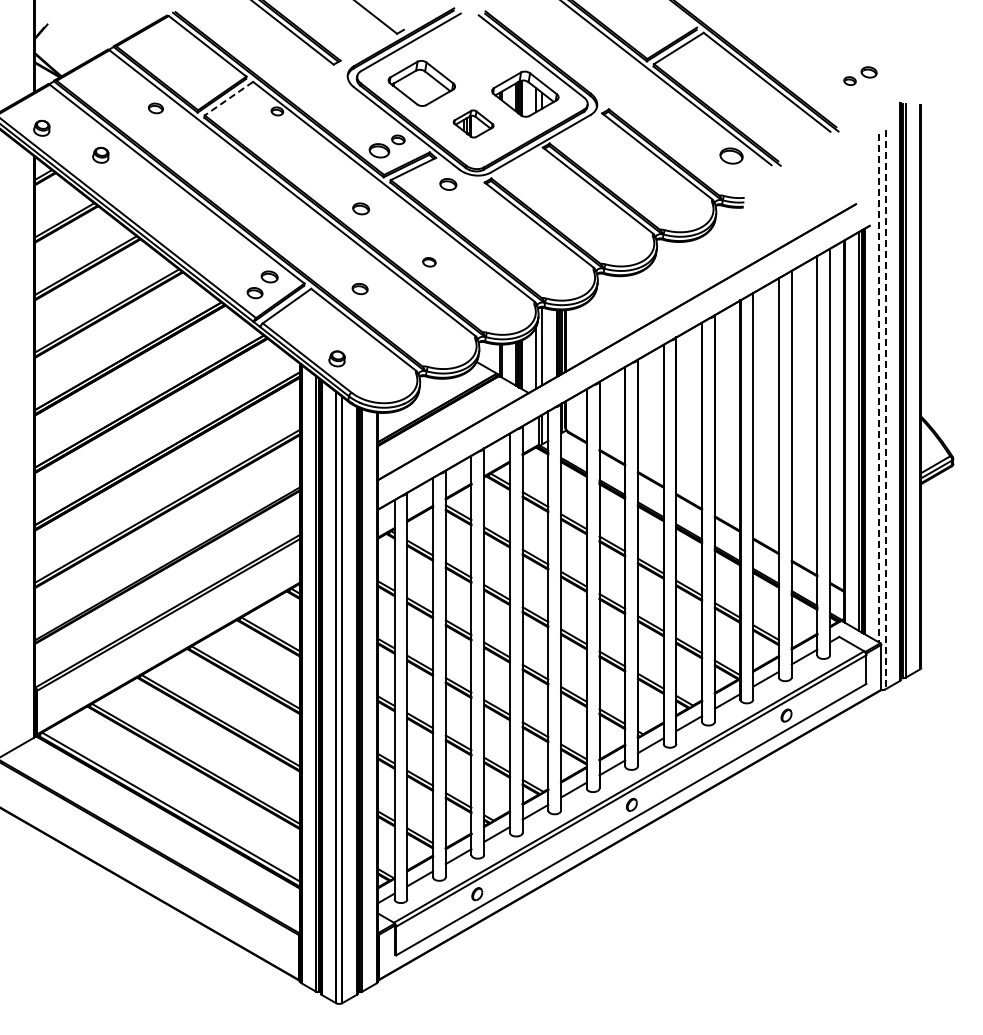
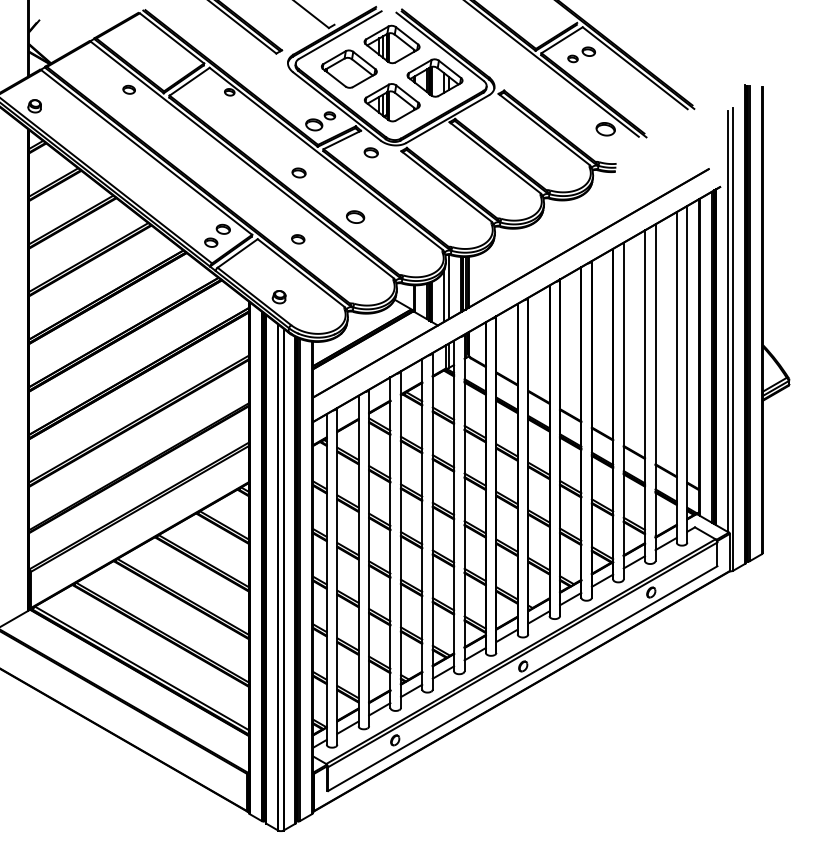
part: (473, 53) -> (392, 44), added
part: (860, 75) -> (581, 54), moved
line: (228, 98) -> (189, 81), dashed -> solid
part: (473, 123) -> (392, 102), size x1.67
part: (100, 154) -> (83, 127), removed
part: (429, 262) -> (355, 217), size x1.67
line: (879, 388) -> (728, 321), dashed -> solid
line: (885, 409) -> (733, 339), dashed -> solid

